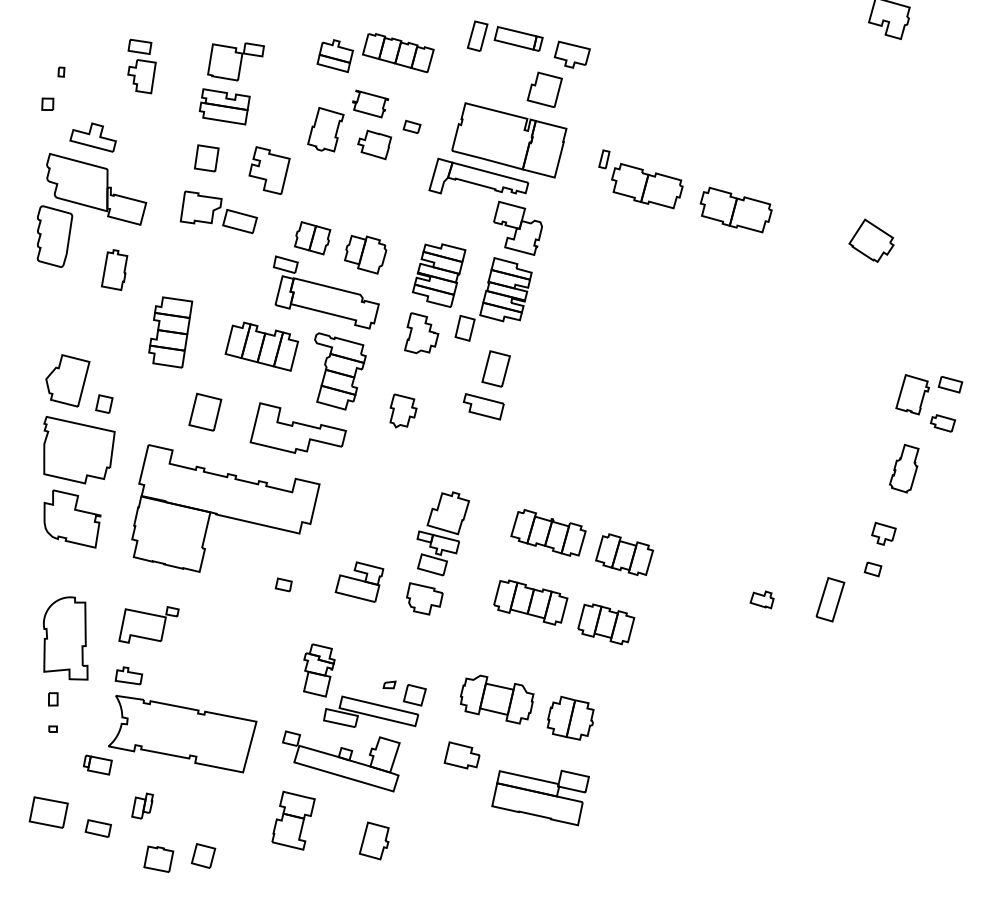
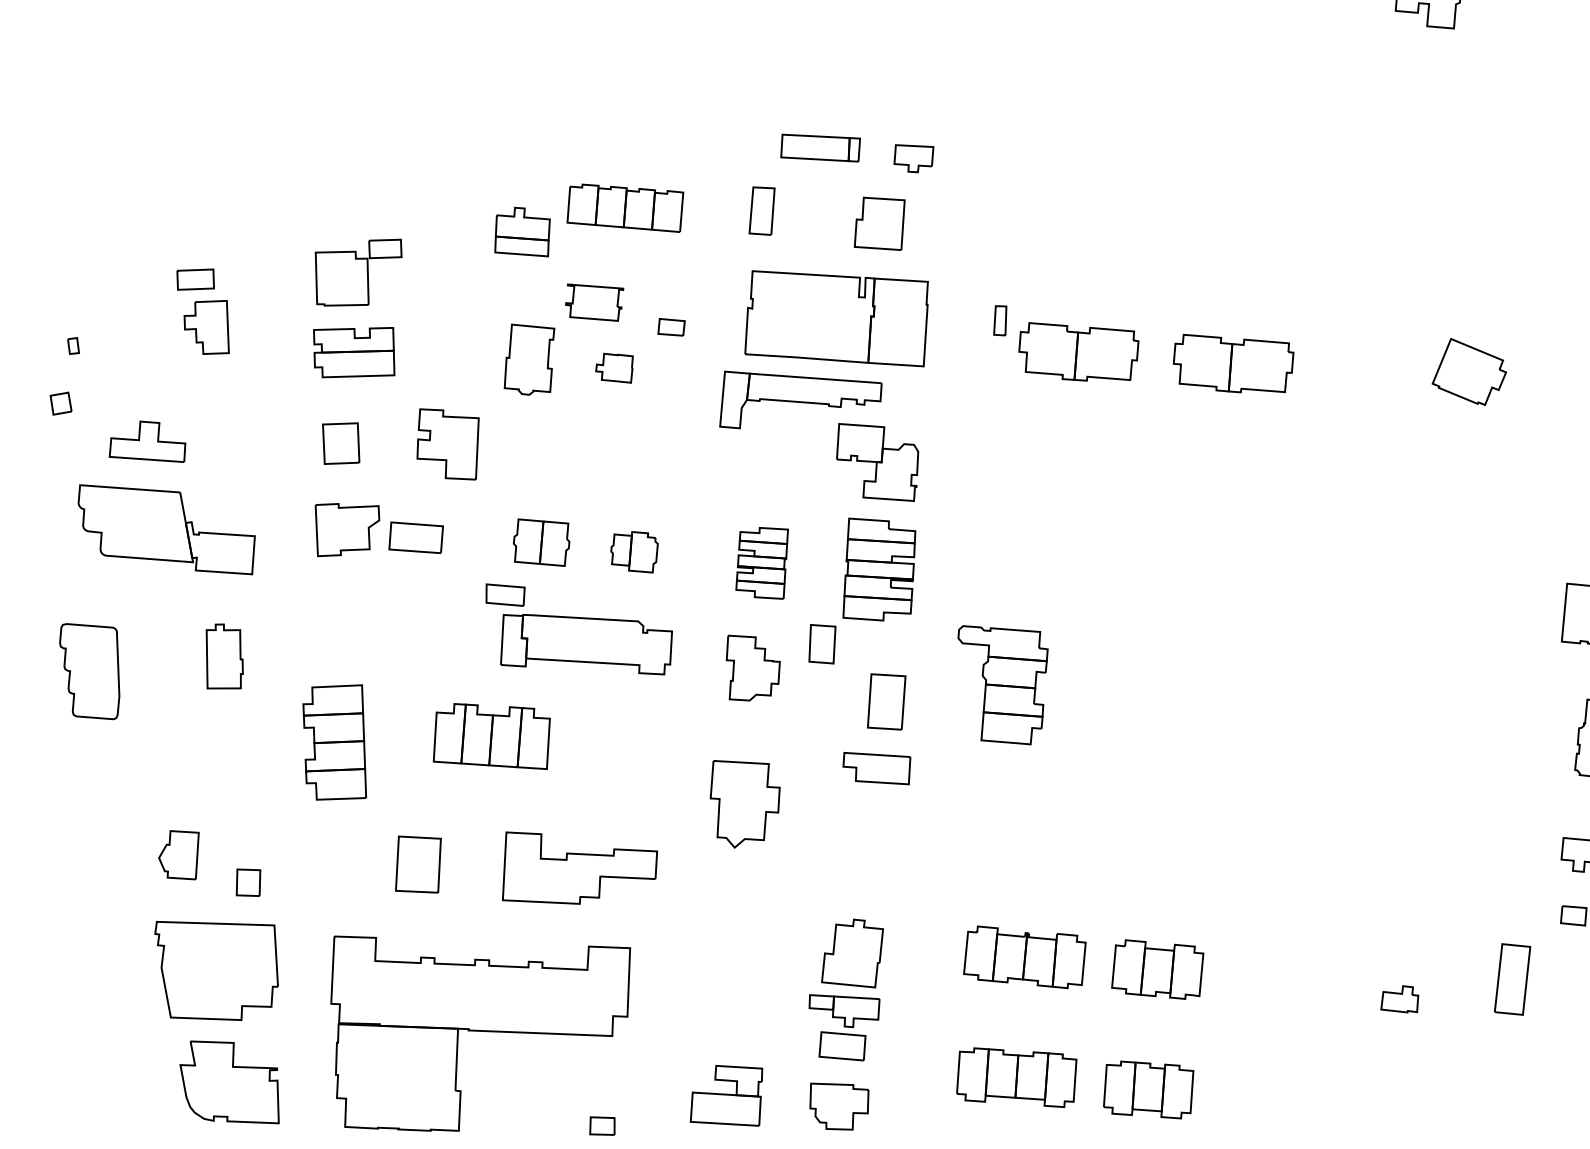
part: (477, 35) -> (761, 209), moved
part: (571, 54) -> (912, 157), size x0.7
part: (374, 144) -> (614, 367), size x0.7
part: (54, 236) -> (93, 670), moved
part: (365, 254) -> (634, 553), size x0.7
part: (439, 275) -> (763, 564), size x0.7
part: (340, 371) -> (1010, 682), moved
part: (67, 380) -> (180, 855), size x0.6
part: (403, 410) -> (746, 799), size x1.6

